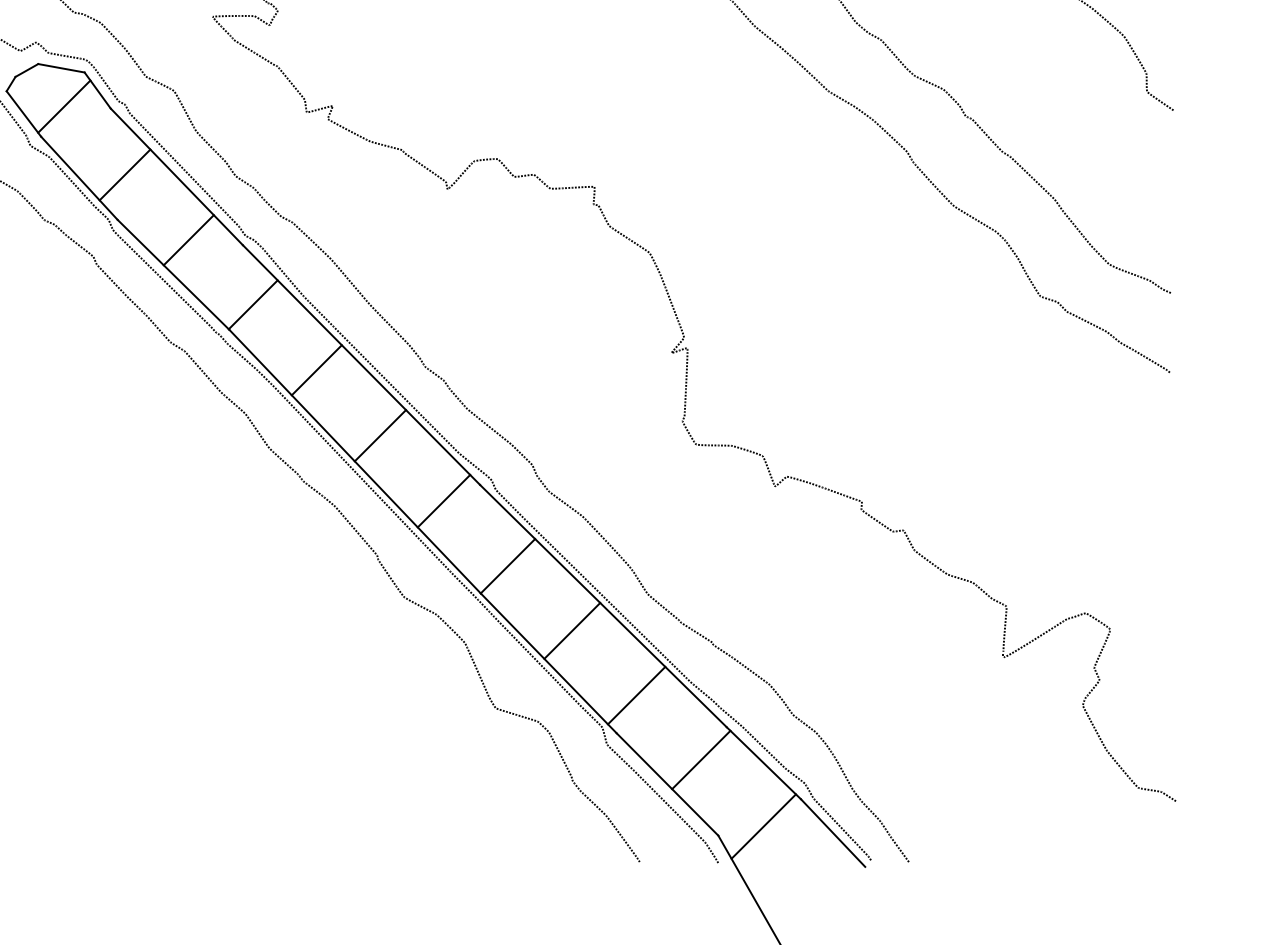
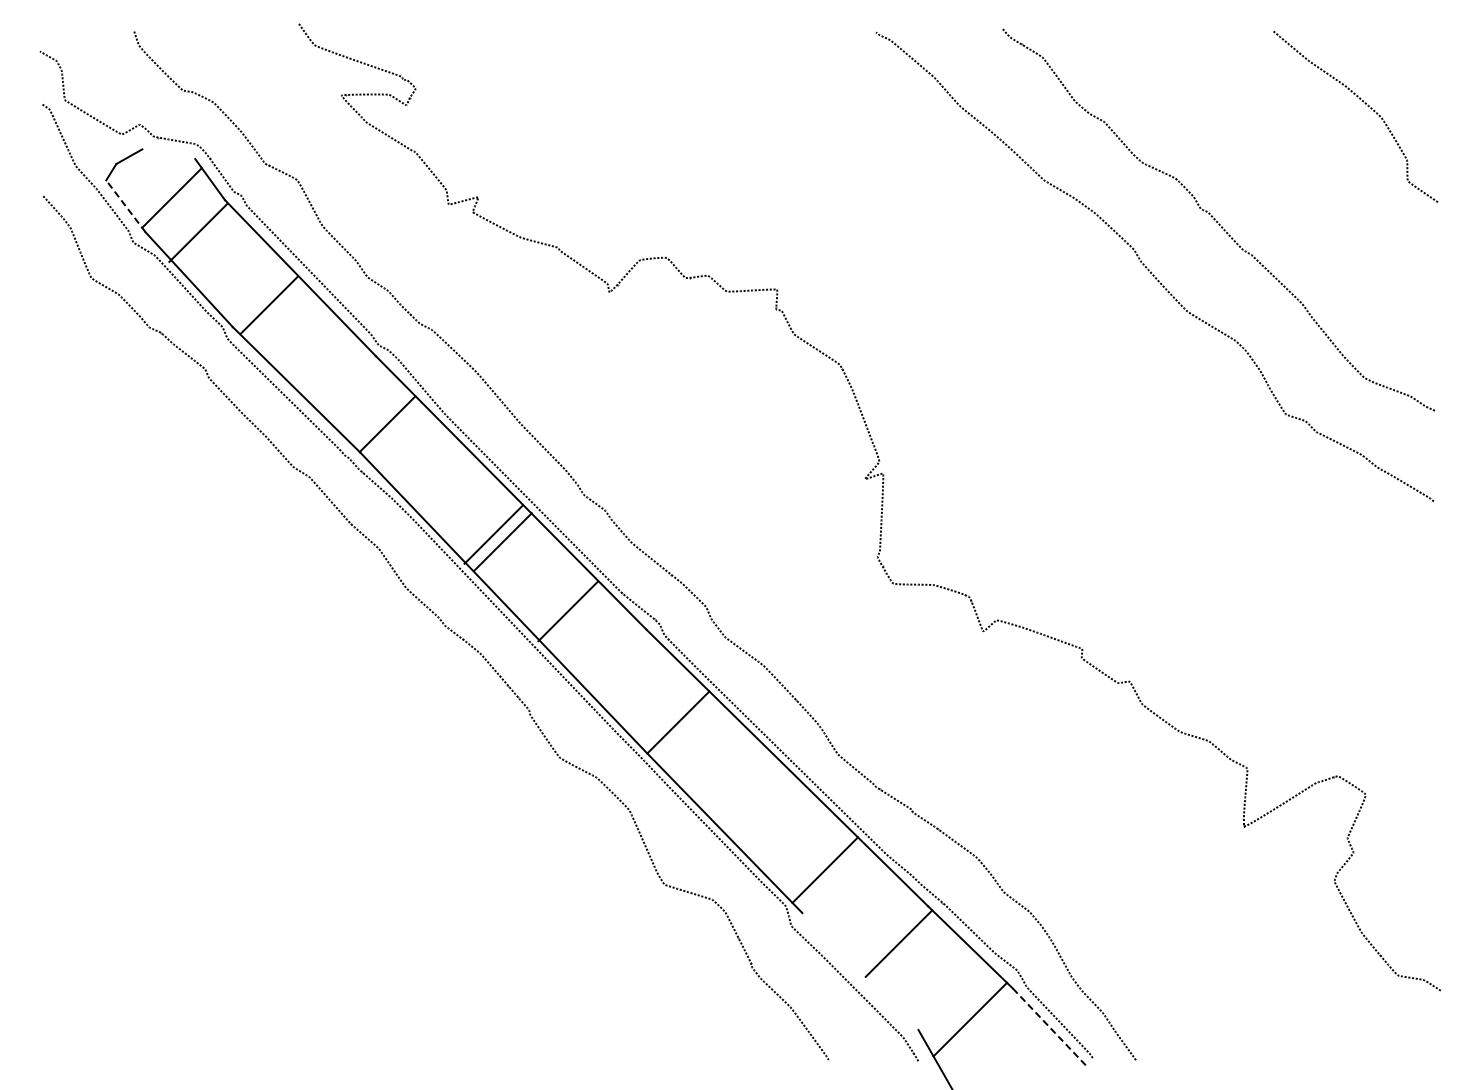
line: (61, 68) -> (168, 154), removed
line: (23, 114) -> (125, 206), solid -> dashed
line: (125, 174) -> (198, 232), moved
line: (188, 240) -> (268, 305), moved
line: (316, 369) -> (502, 541), moved
line: (380, 435) -> (493, 534), moved
line: (444, 501) -> (568, 611), moved
line: (572, 631) -> (751, 796), removed
line: (667, 784) -> (860, 971), removed
line: (833, 833) -> (1049, 1027), solid -> dashed

